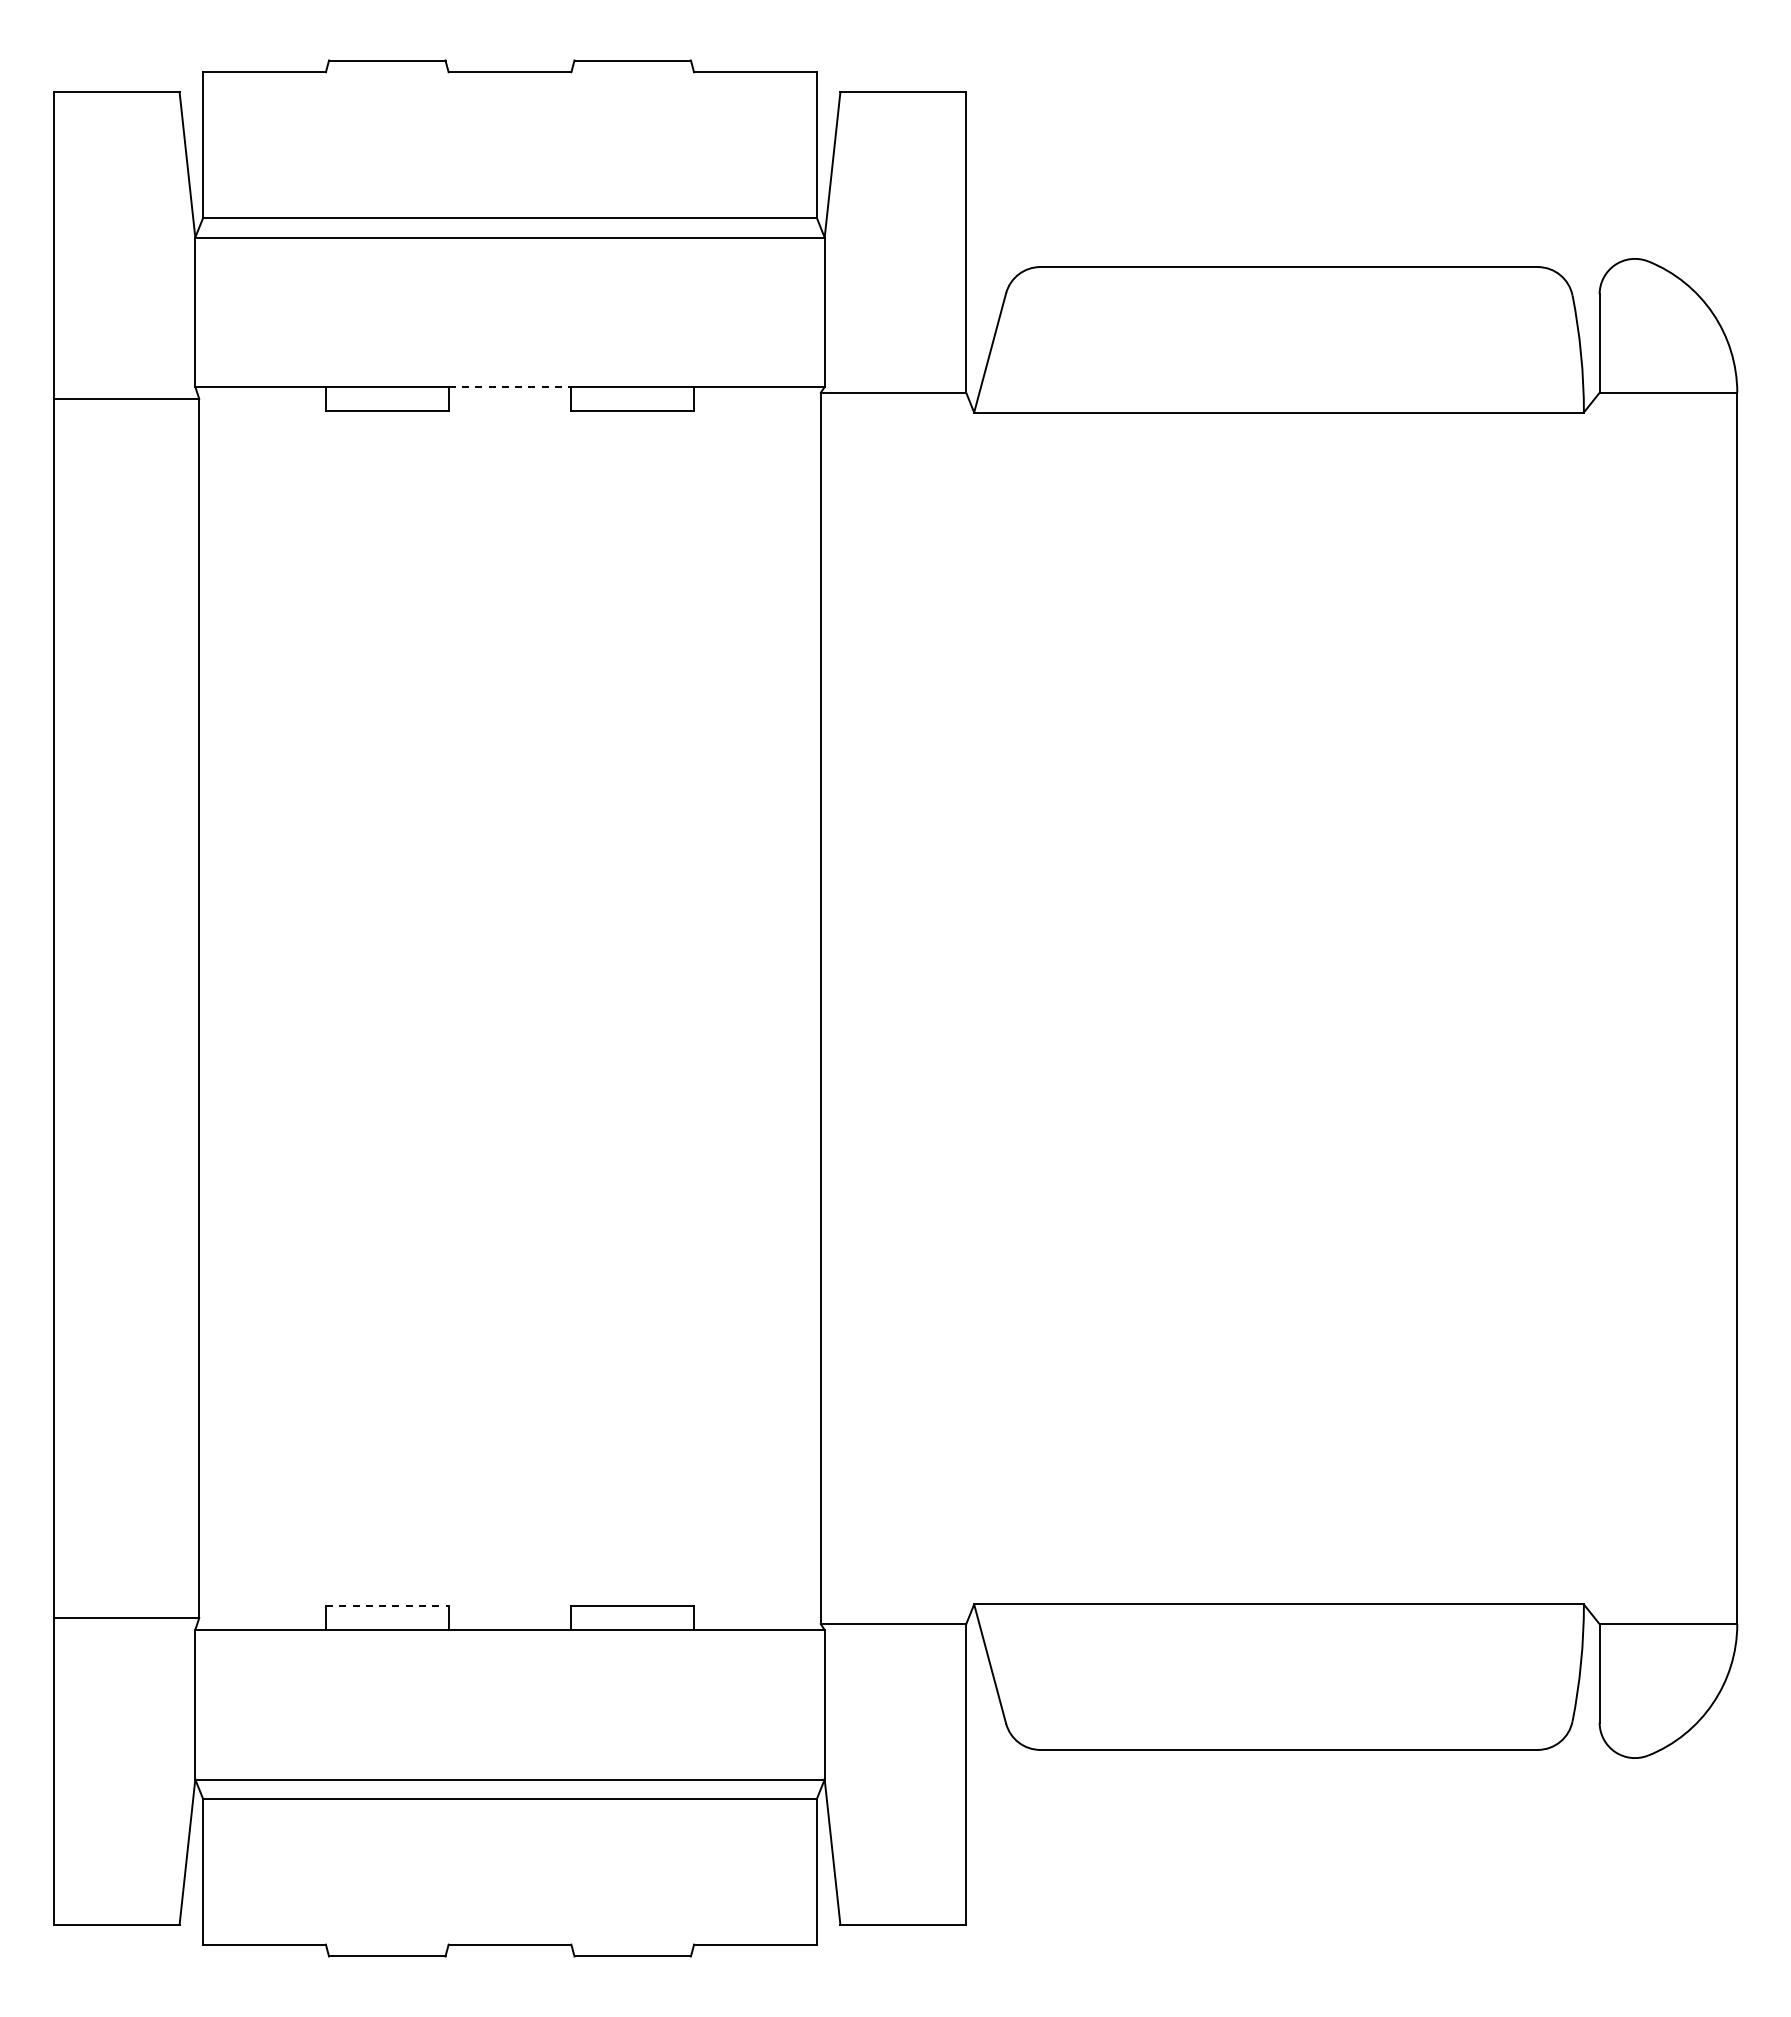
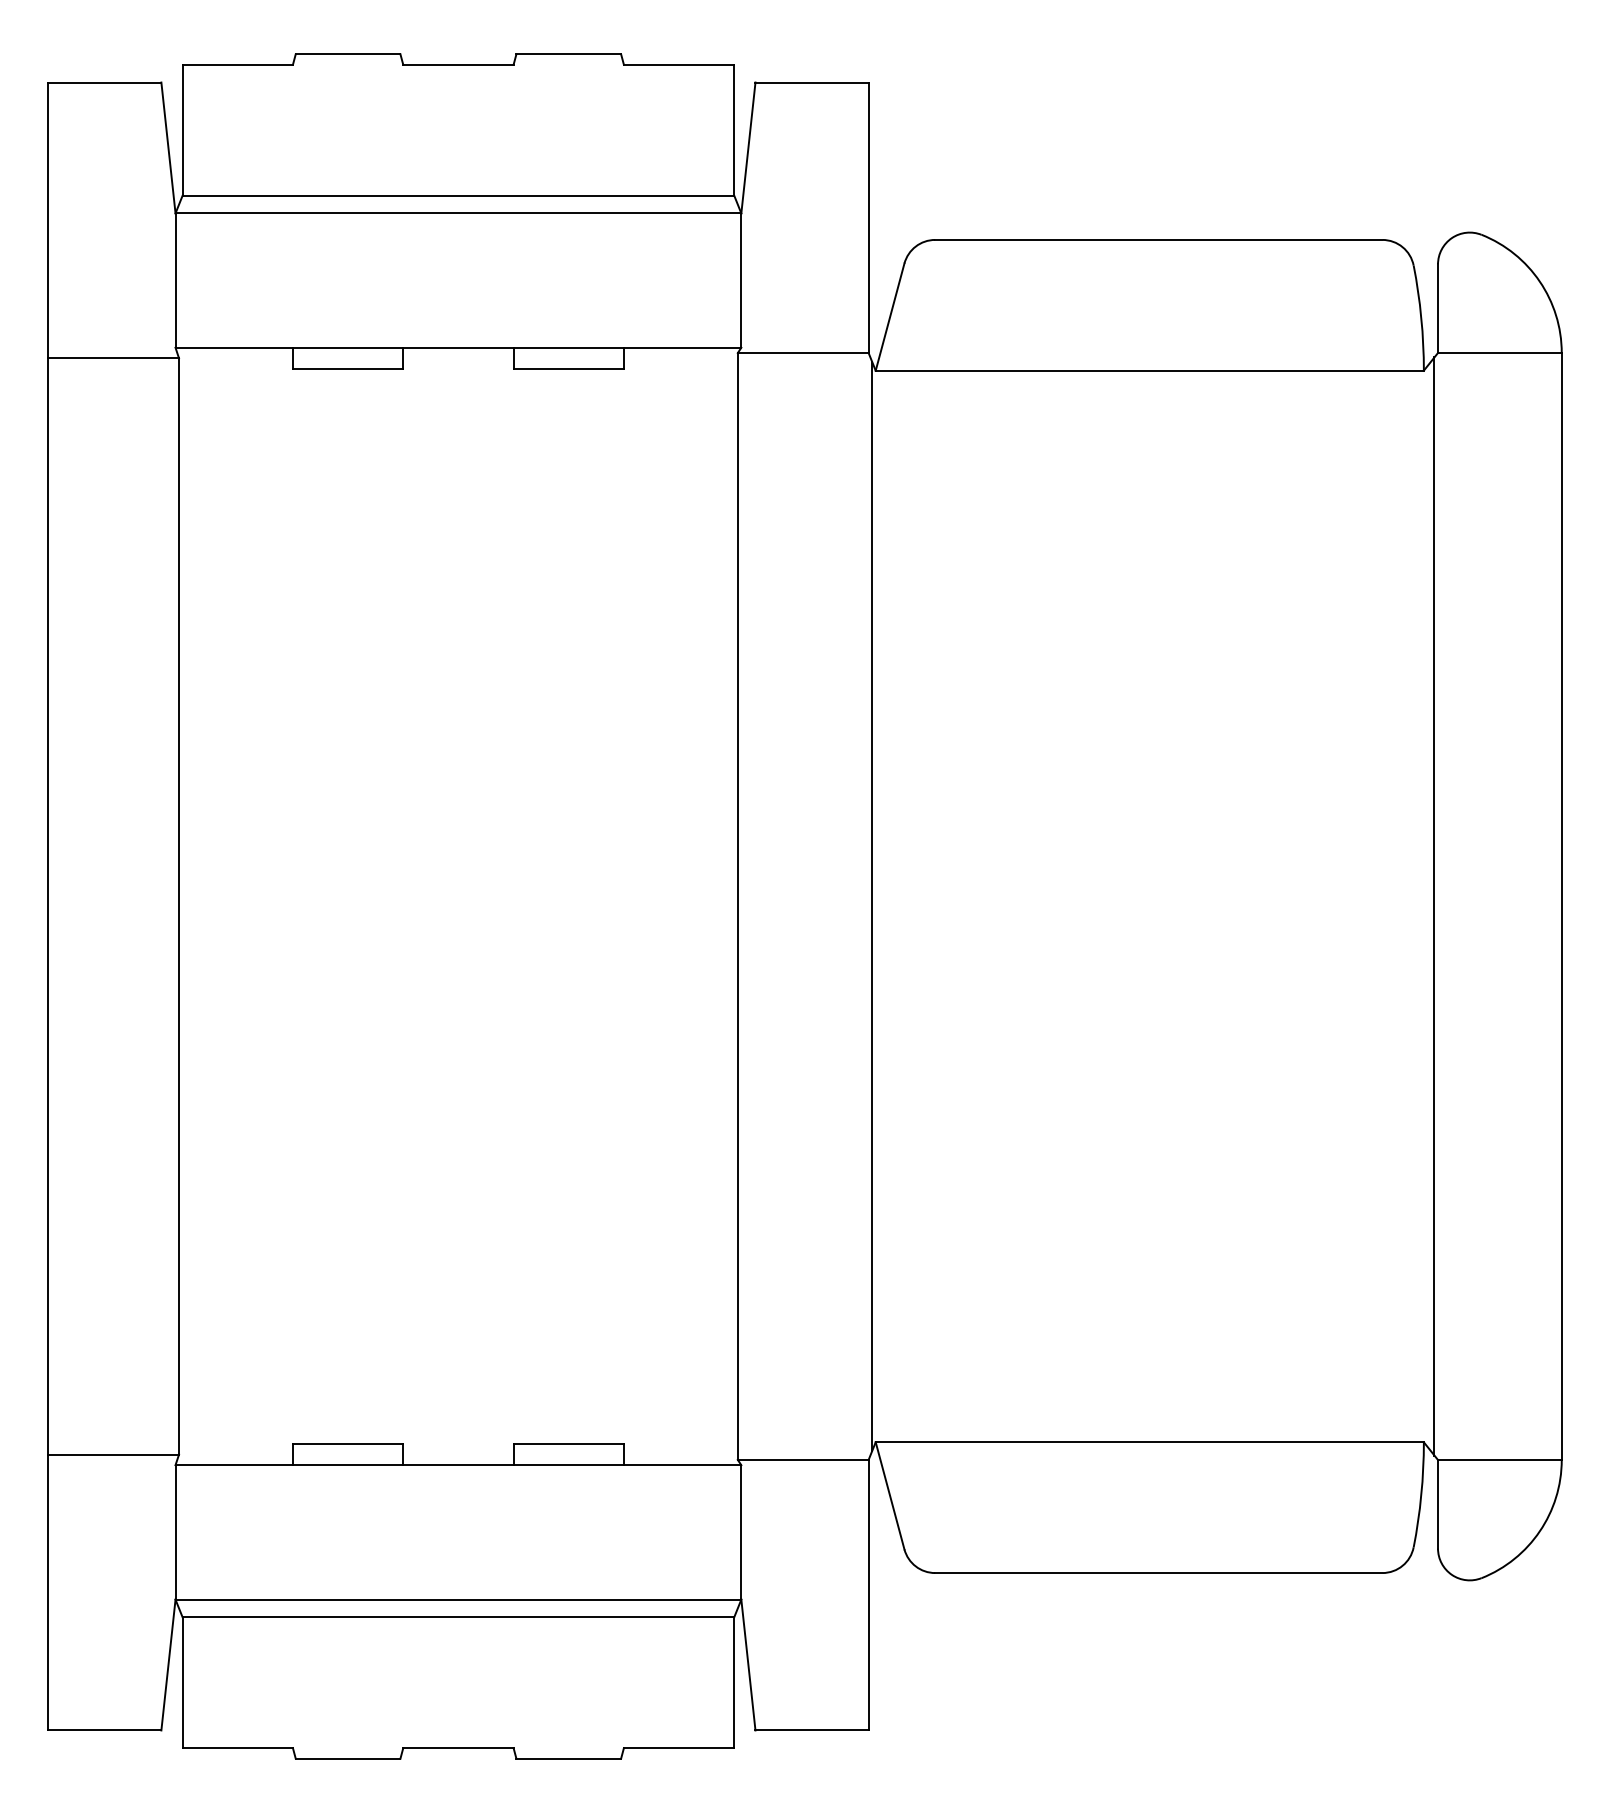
line: (510, 386) -> (458, 347), dashed -> solid
line: (970, 1008) -> (872, 906), added
line: (1595, 1008) -> (1434, 906), added
line: (387, 1606) -> (348, 1444), dashed -> solid

